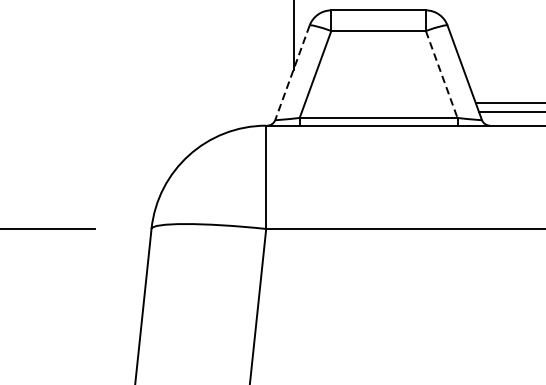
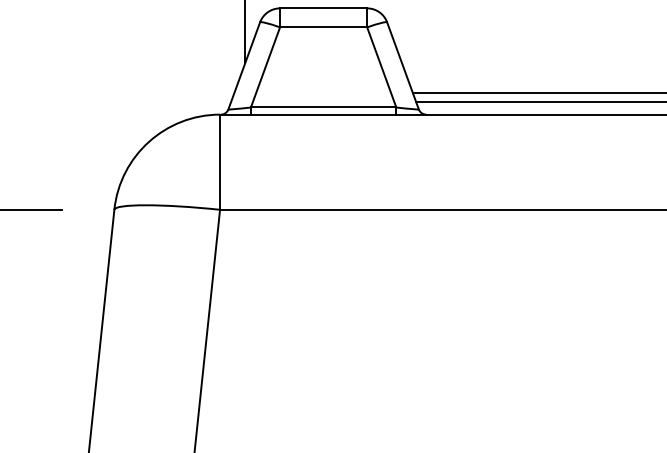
line: (292, 73) -> (244, 66), dashed -> solid
line: (441, 74) -> (381, 67), dashed -> solid

